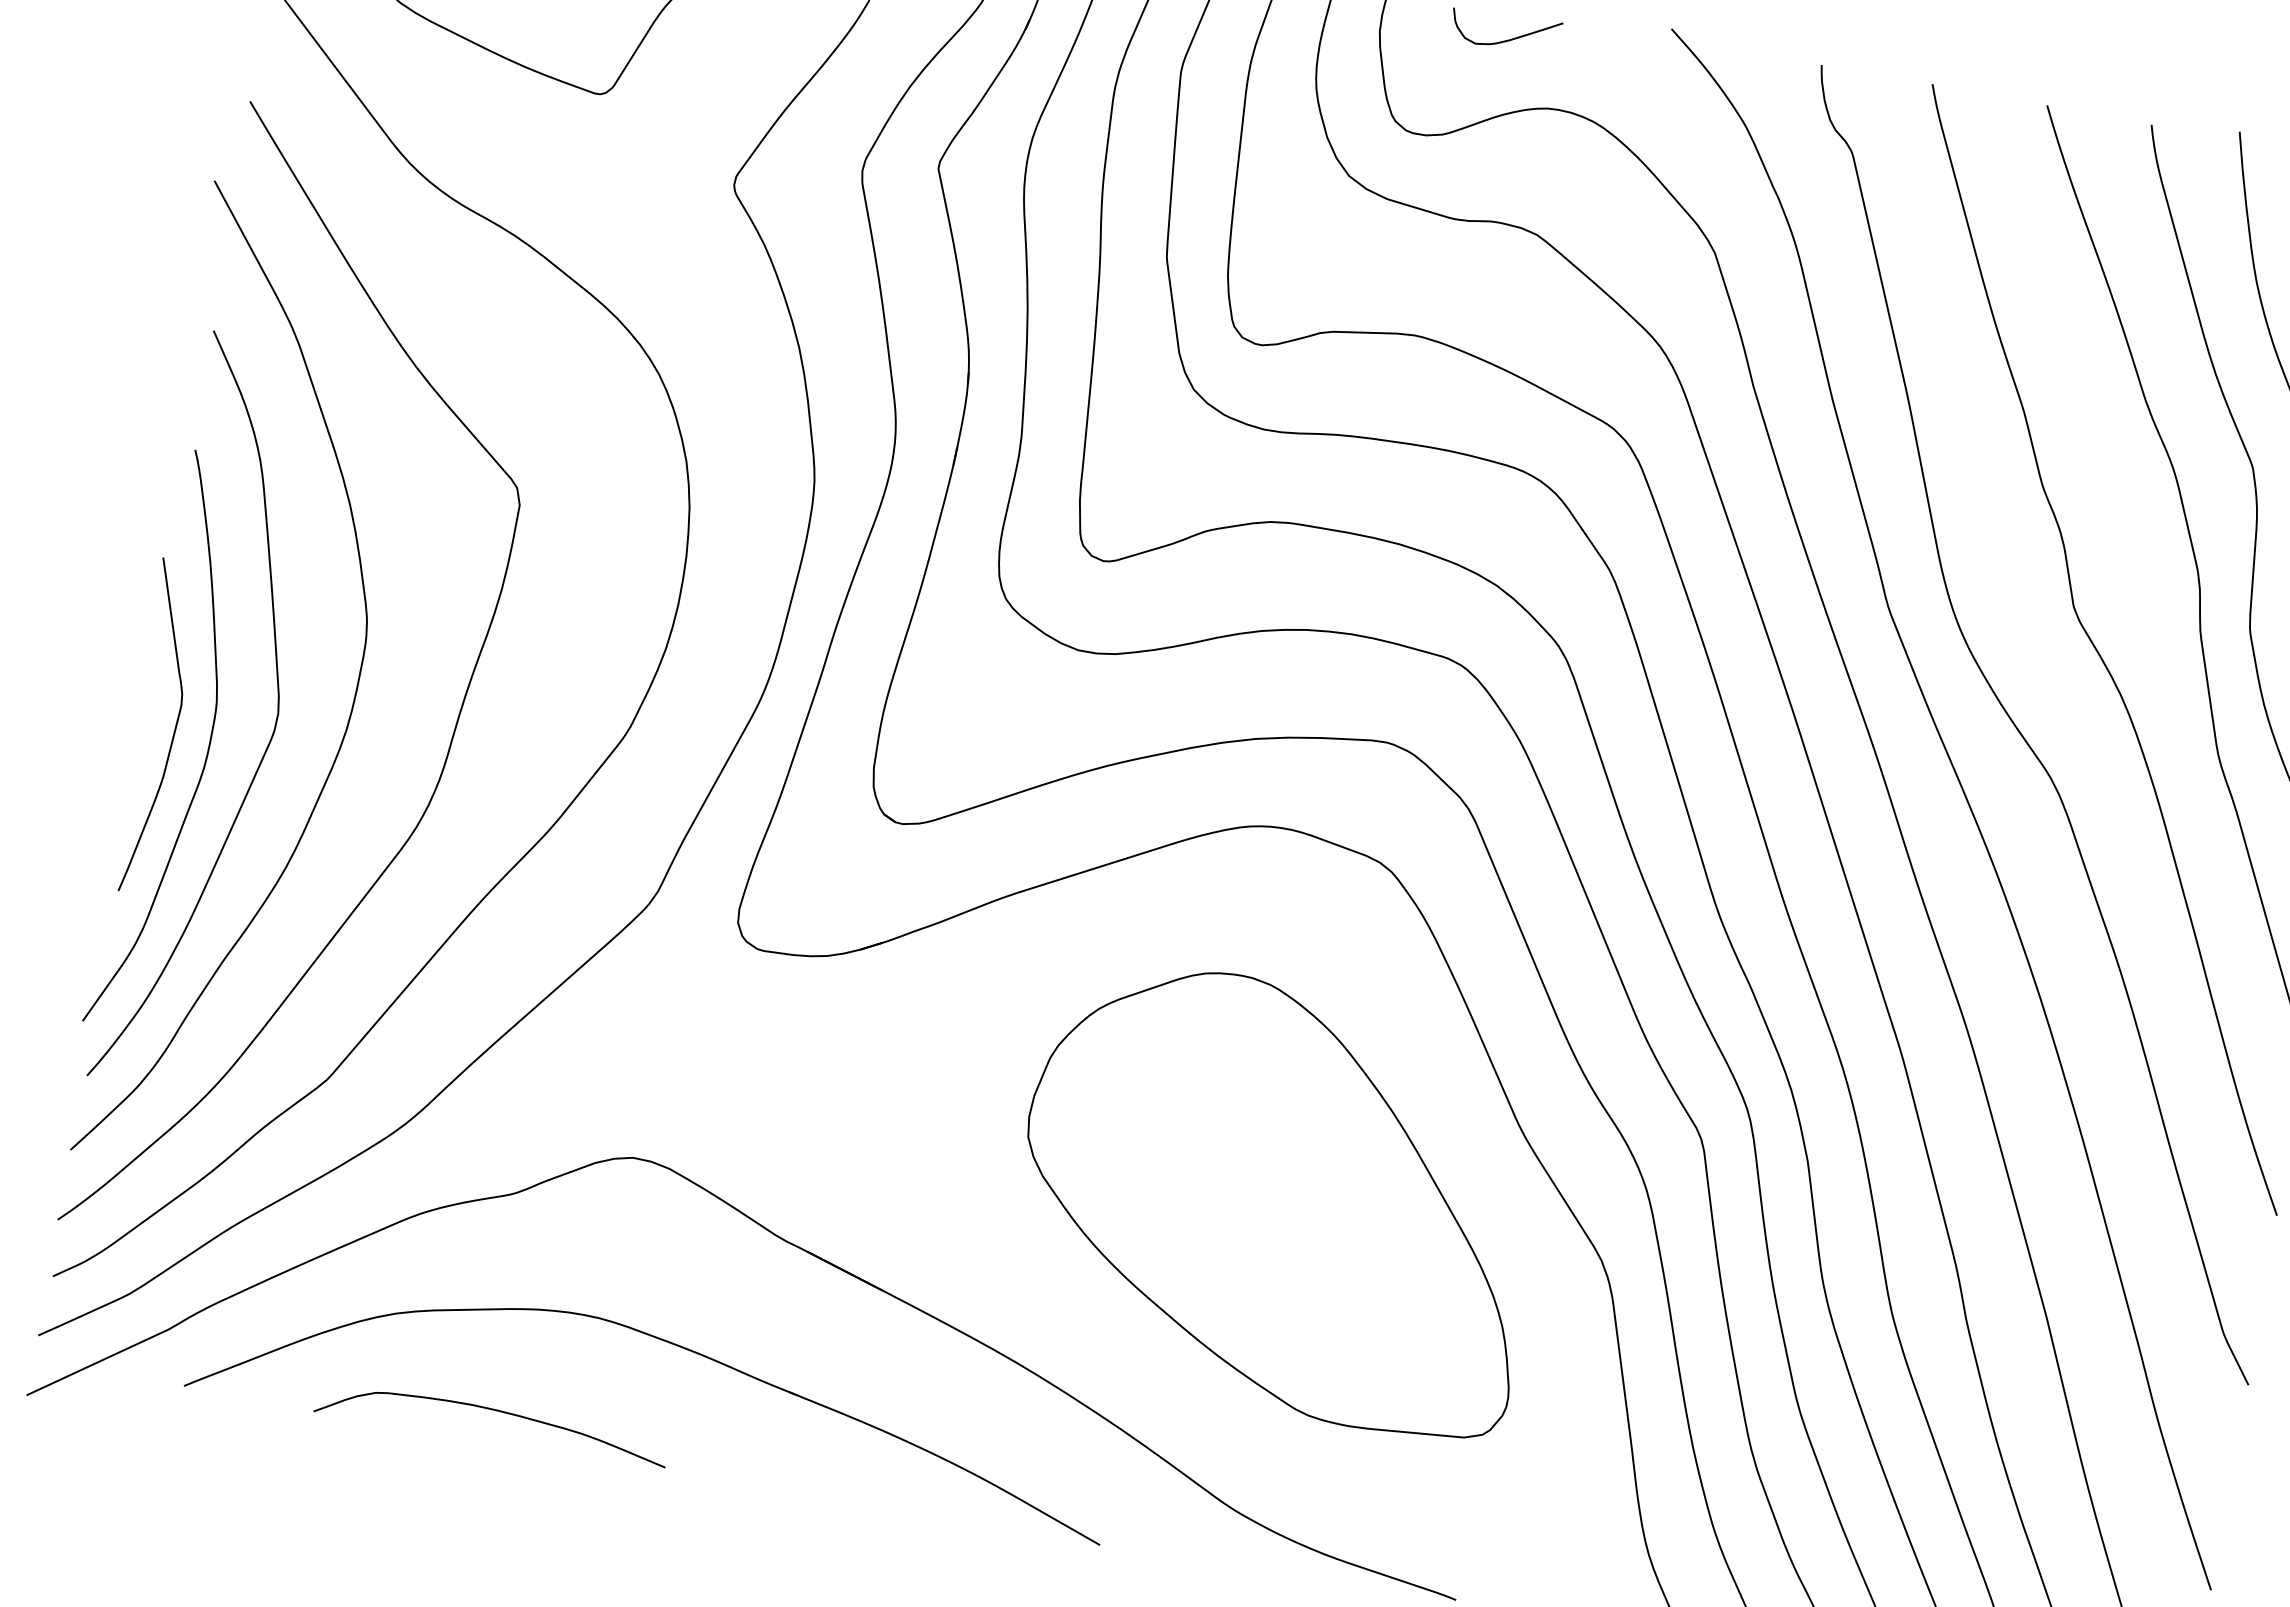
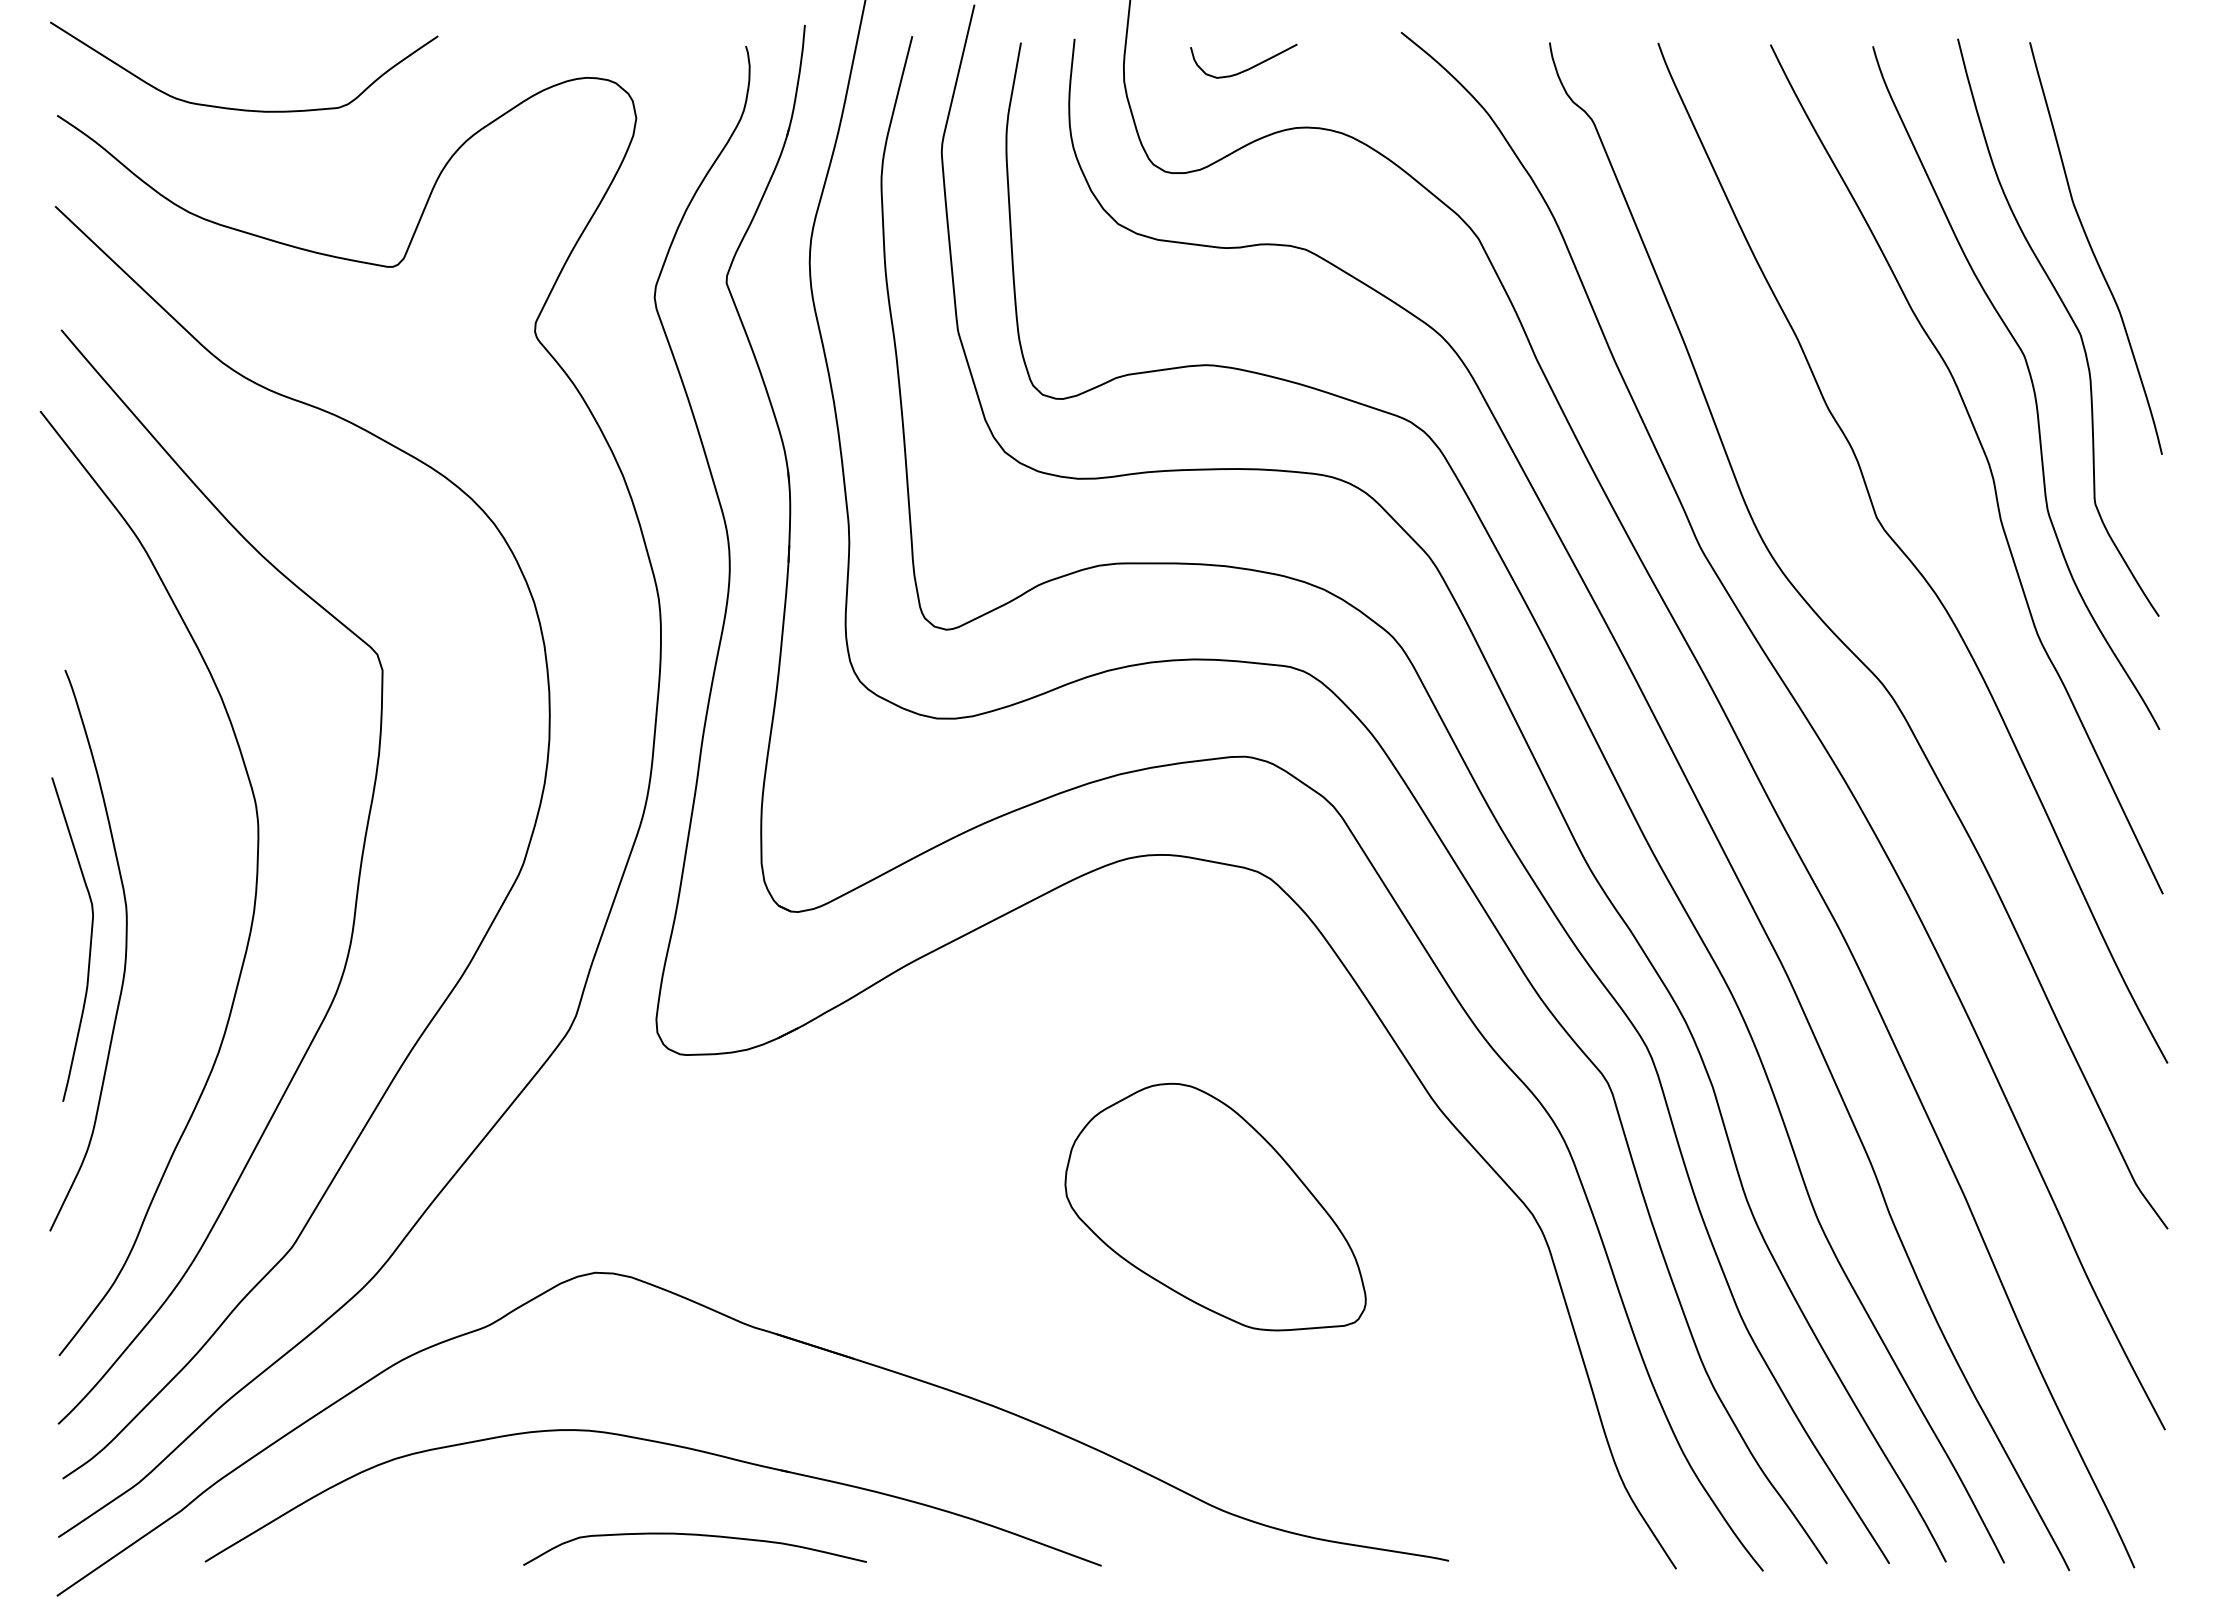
curve: (273, 727) -> (184, 921), removed
part: (1278, 1197) -> (1215, 1206), size x0.6
curve: (493, 1410) -> (694, 1535), moved

